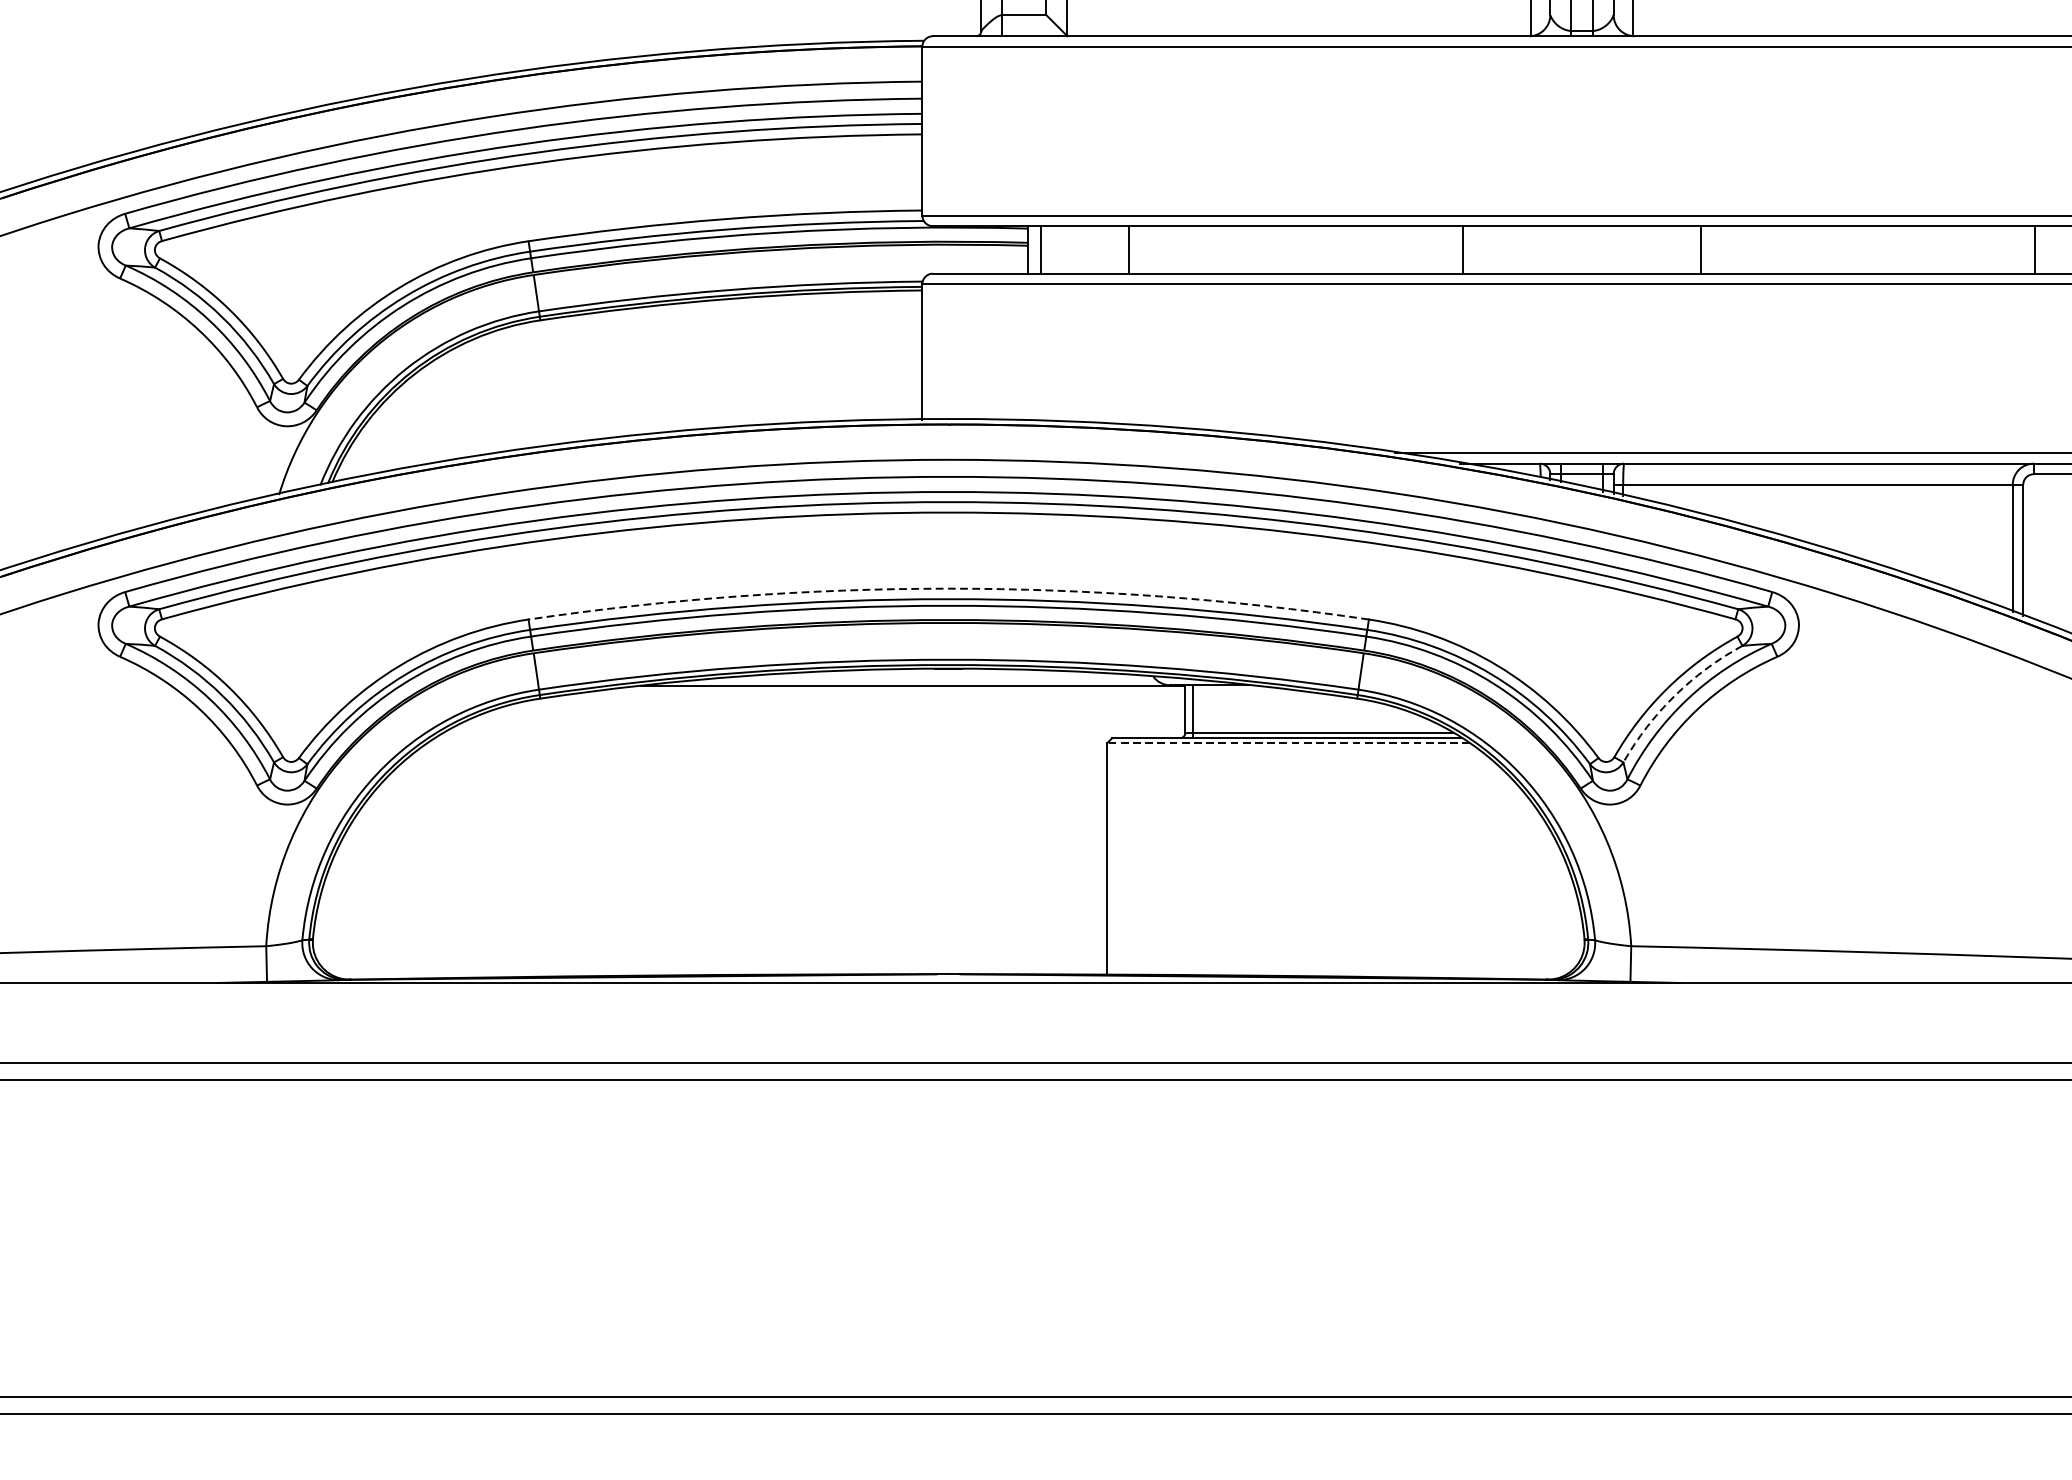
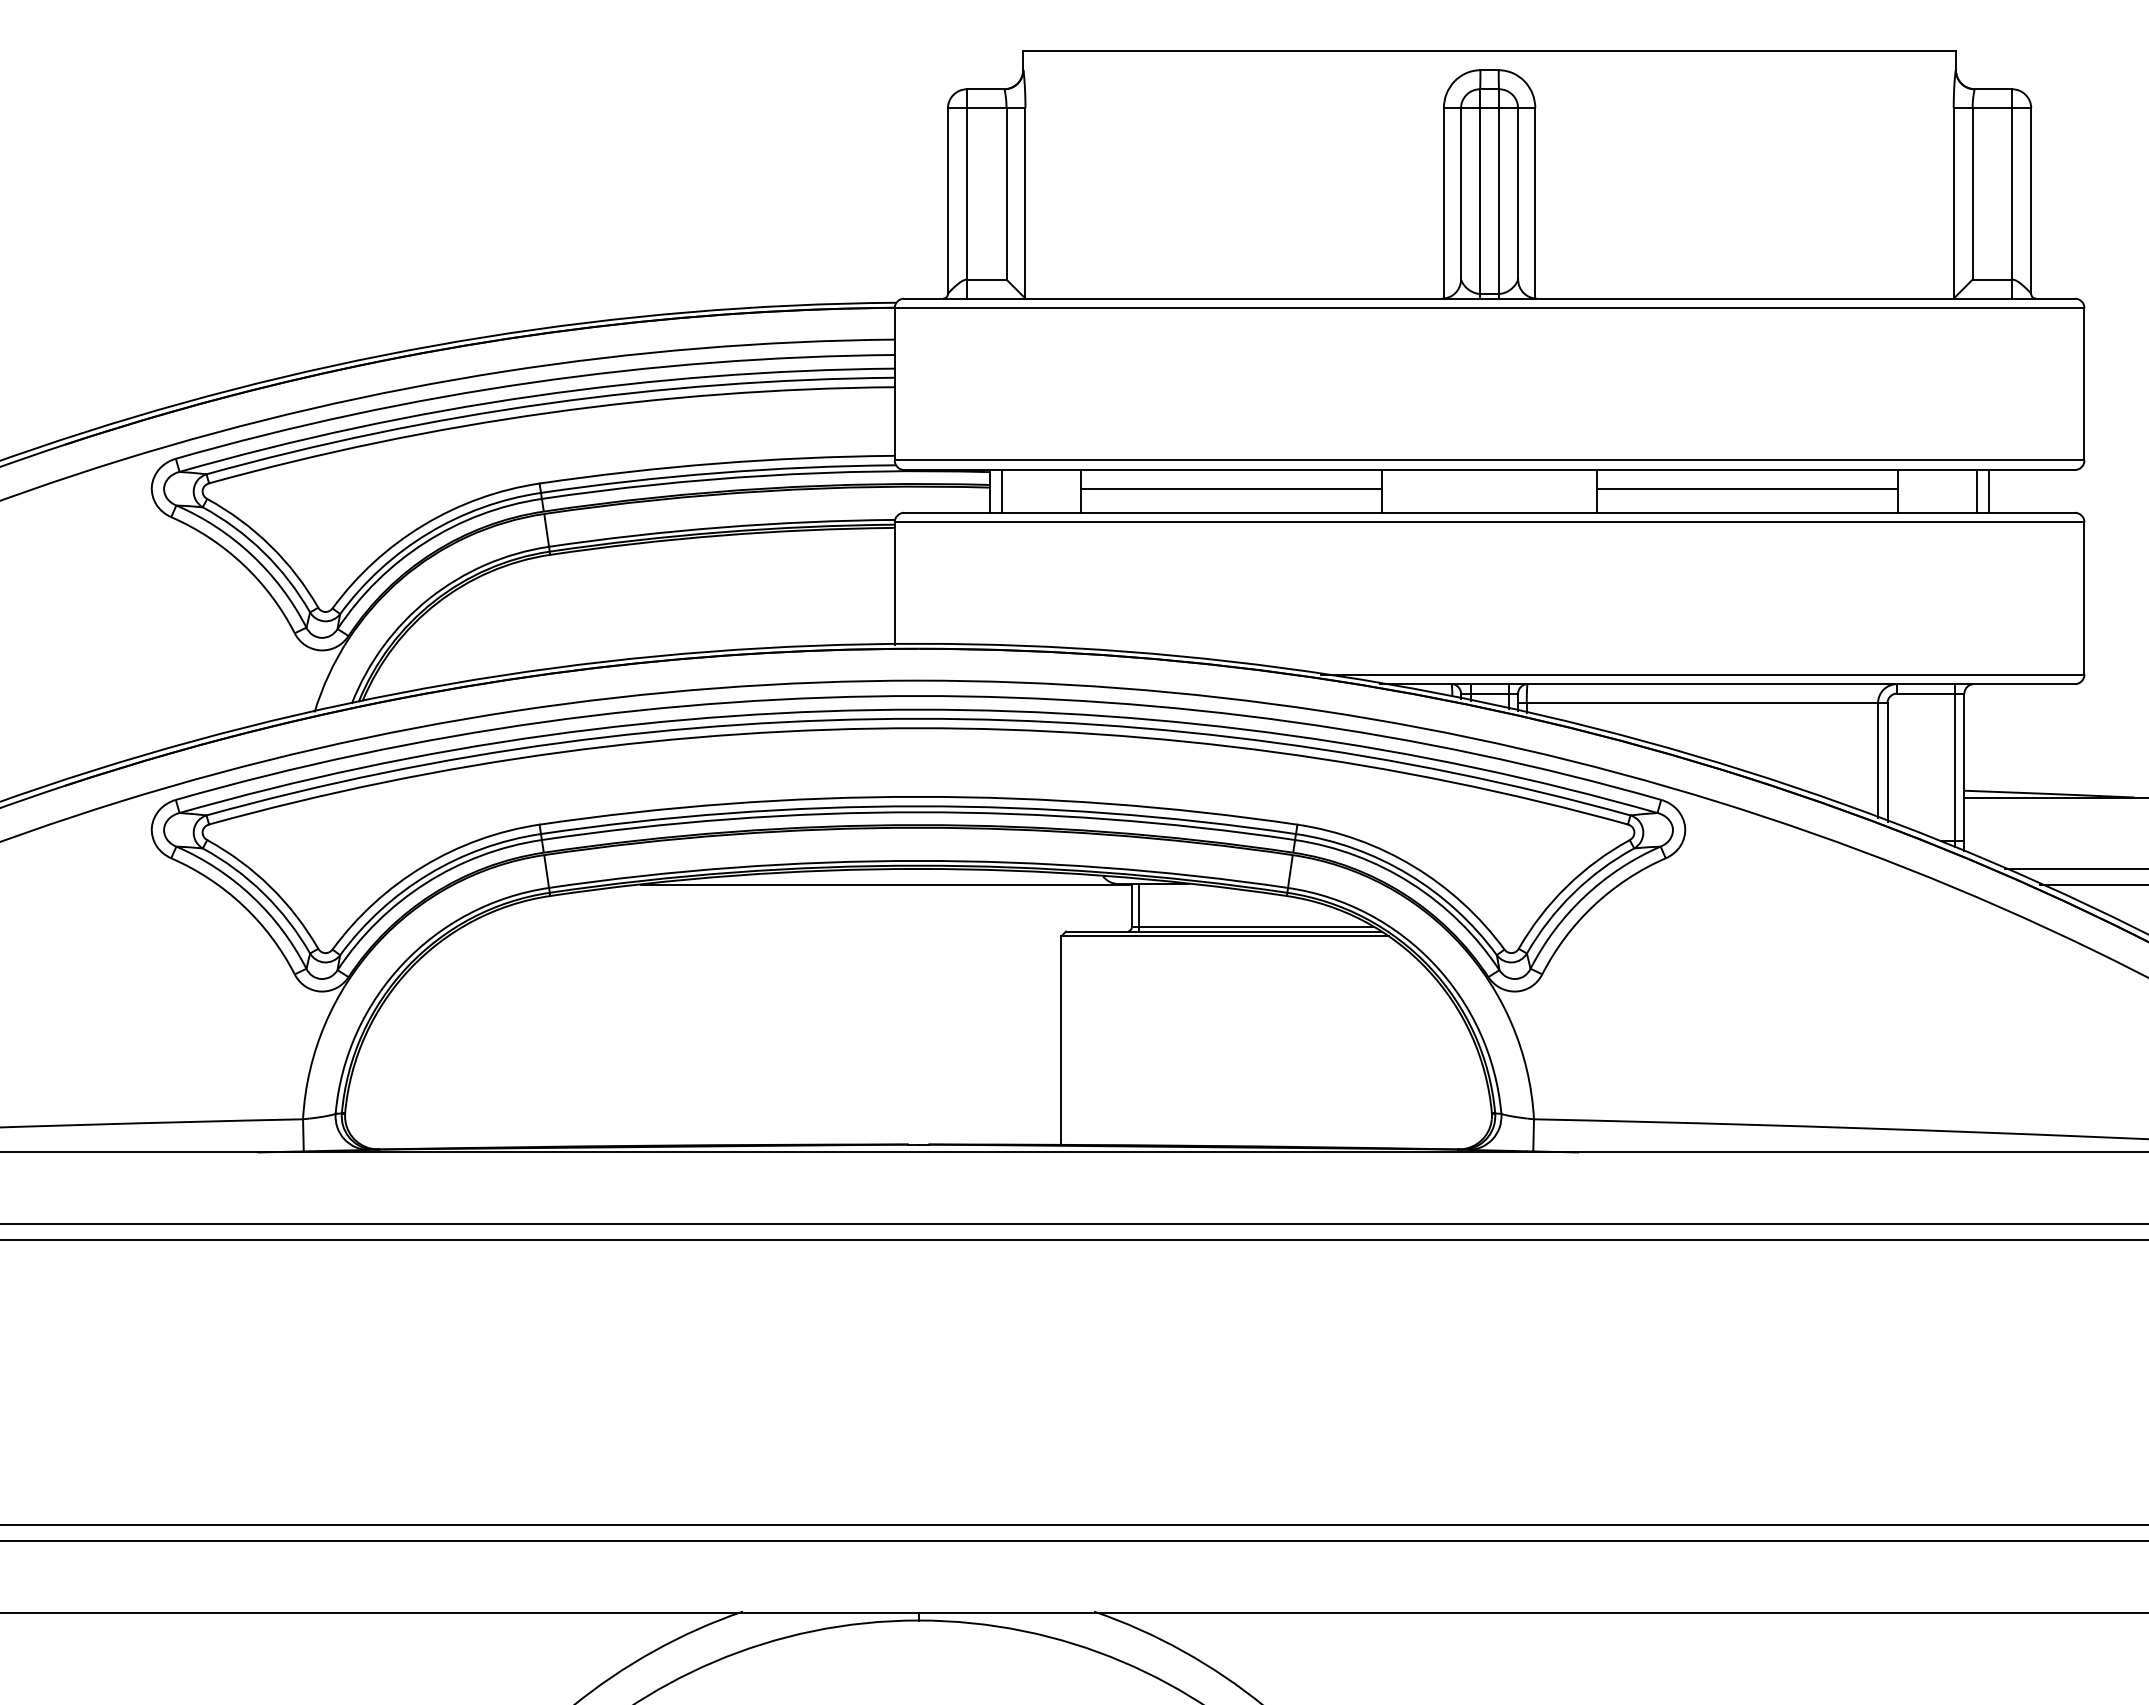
line: (1295, 247) -> (1231, 489), added
line: (1867, 247) -> (1747, 489), added
arc: (948, 588) -> (918, 796), dashed -> solid
arc: (1675, 695) -> (1573, 893), dashed -> solid
line: (1289, 743) -> (1225, 936), dashed -> solid

